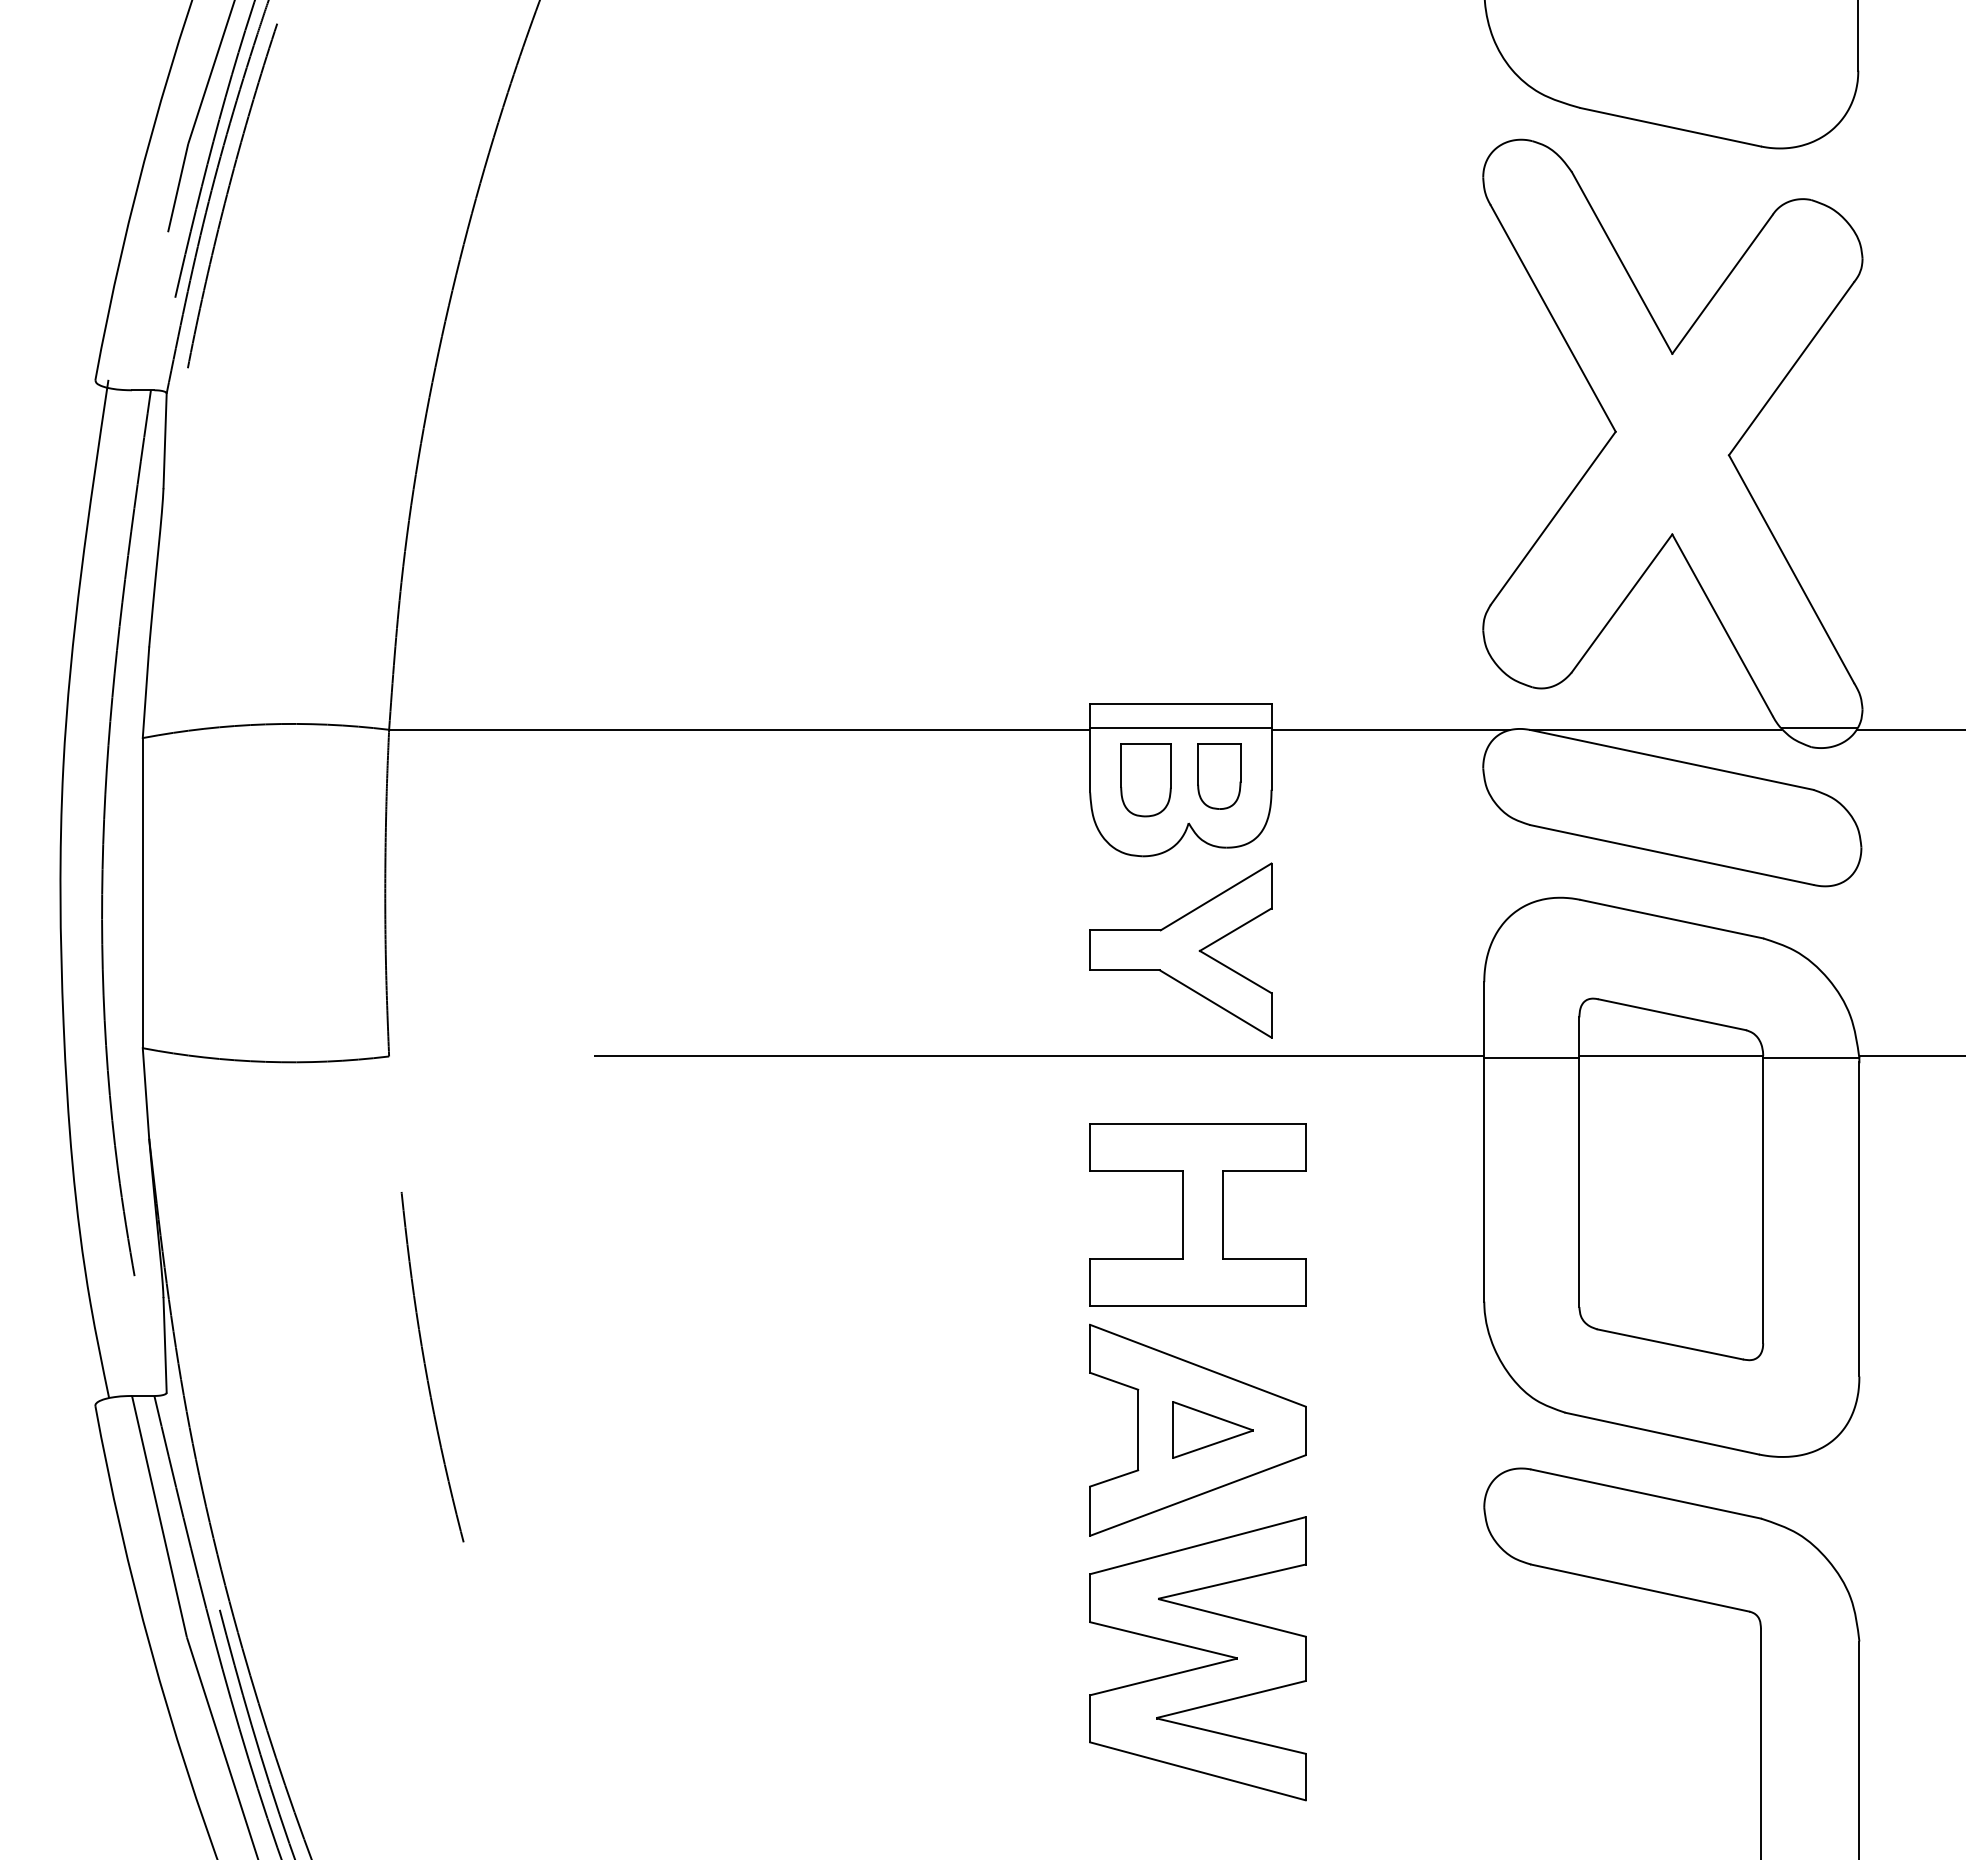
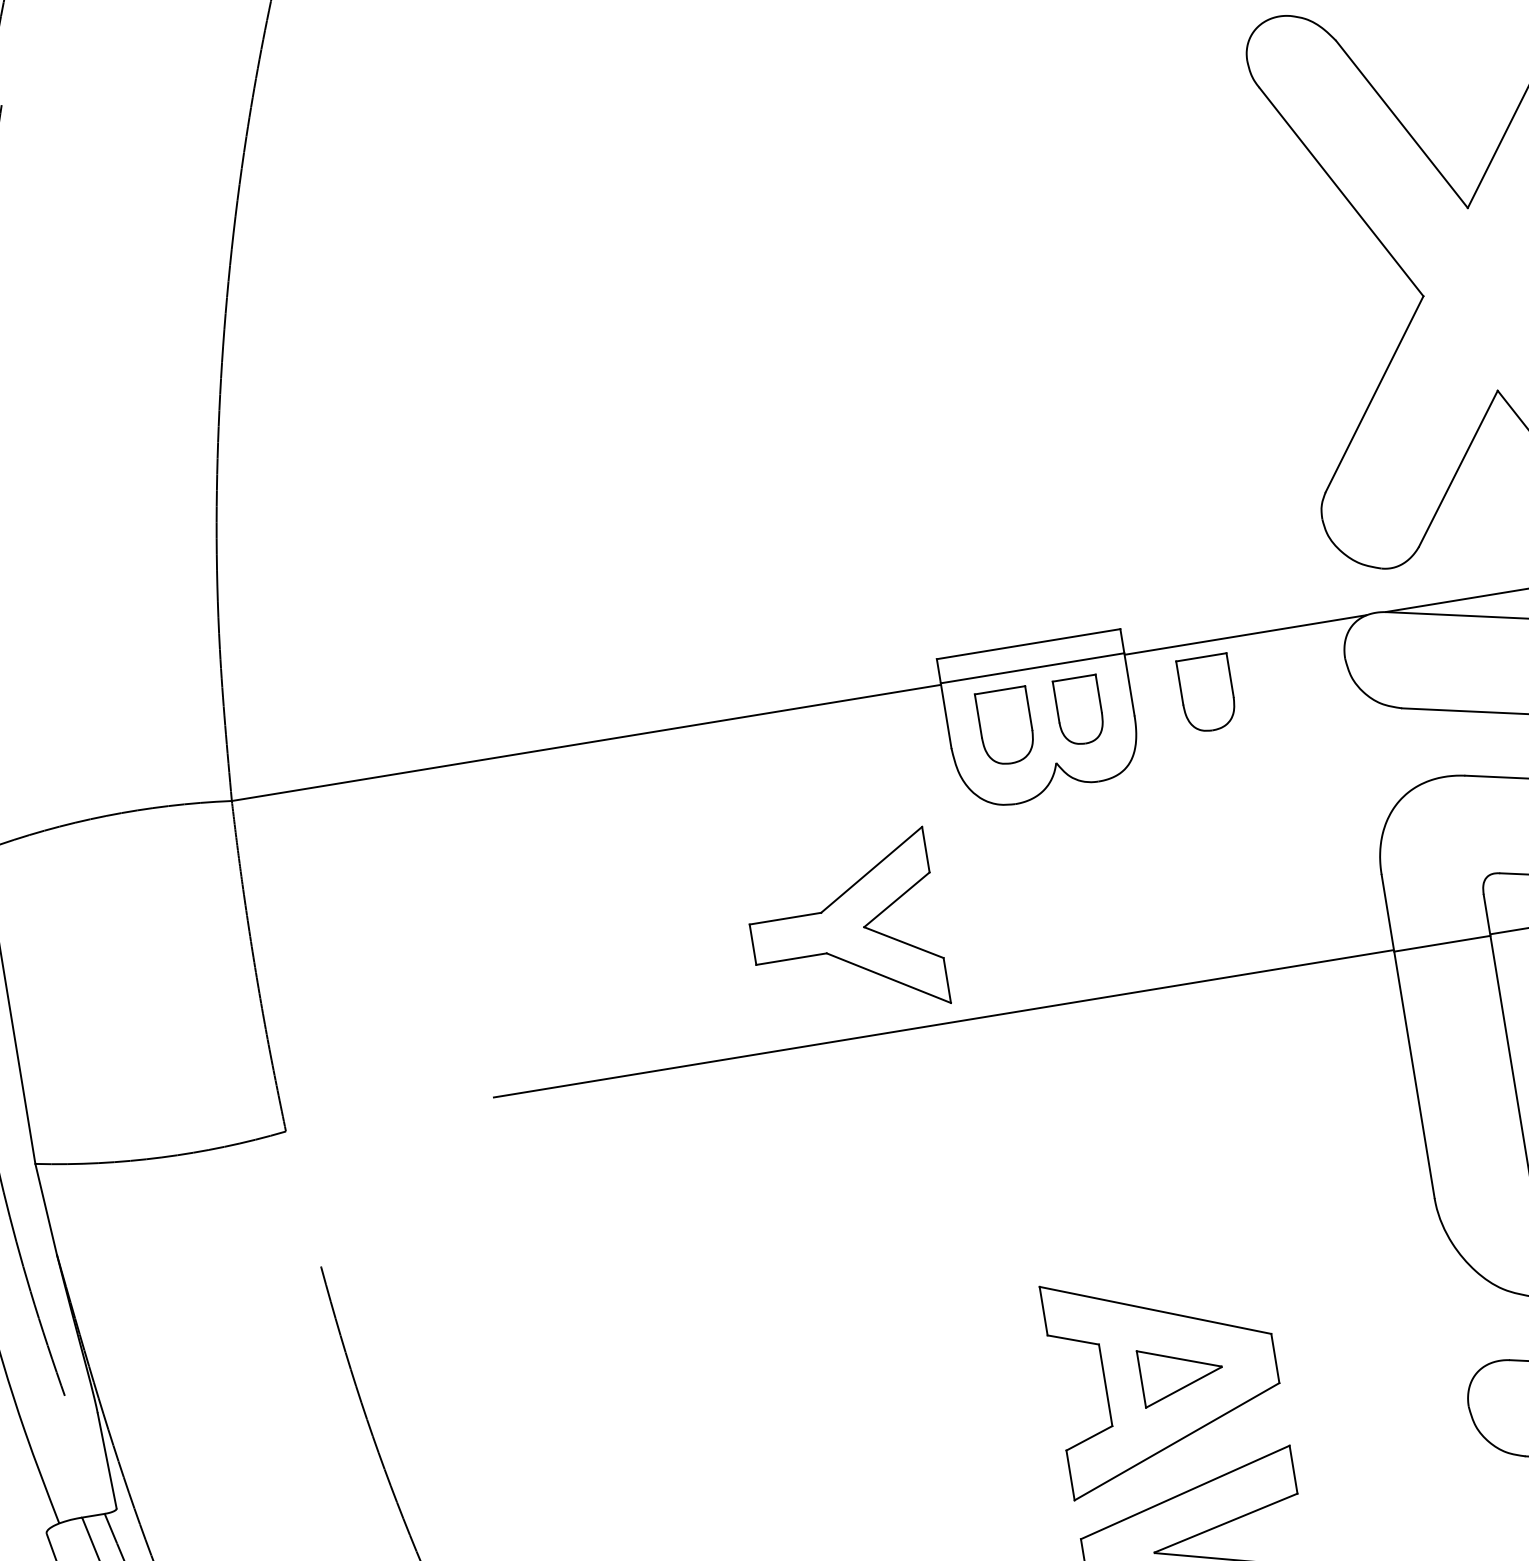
part: (1344, 780) -> (1206, 694), added
part: (1180, 950) -> (844, 929), moved
part: (1197, 1214) -> (1130, 1157), removed

